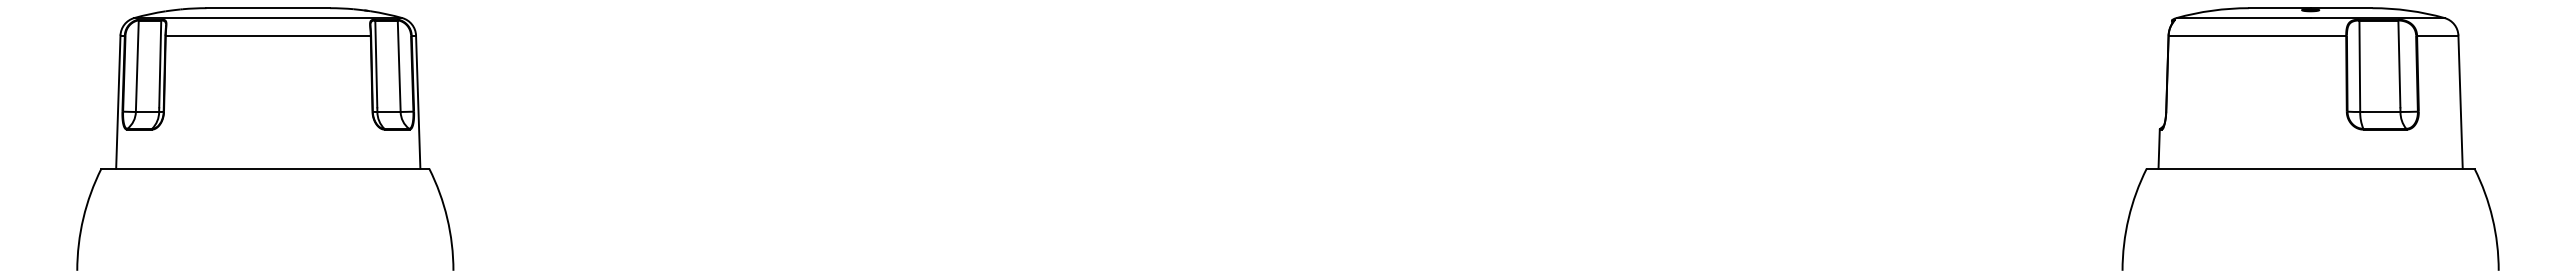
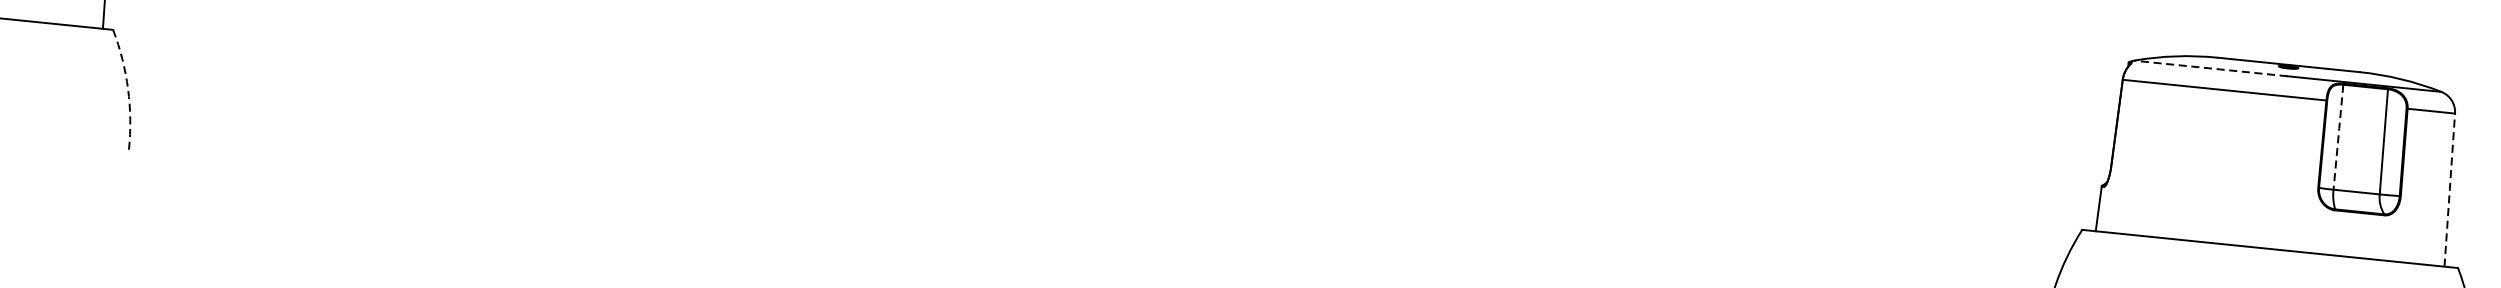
line: (2243, 18) -> (2210, 68), solid -> dashed
line: (2359, 65) -> (2338, 136), solid -> dashed
line: (2460, 102) -> (2449, 190), solid -> dashed
arc: (447, 218) -> (128, 89), solid -> dashed

